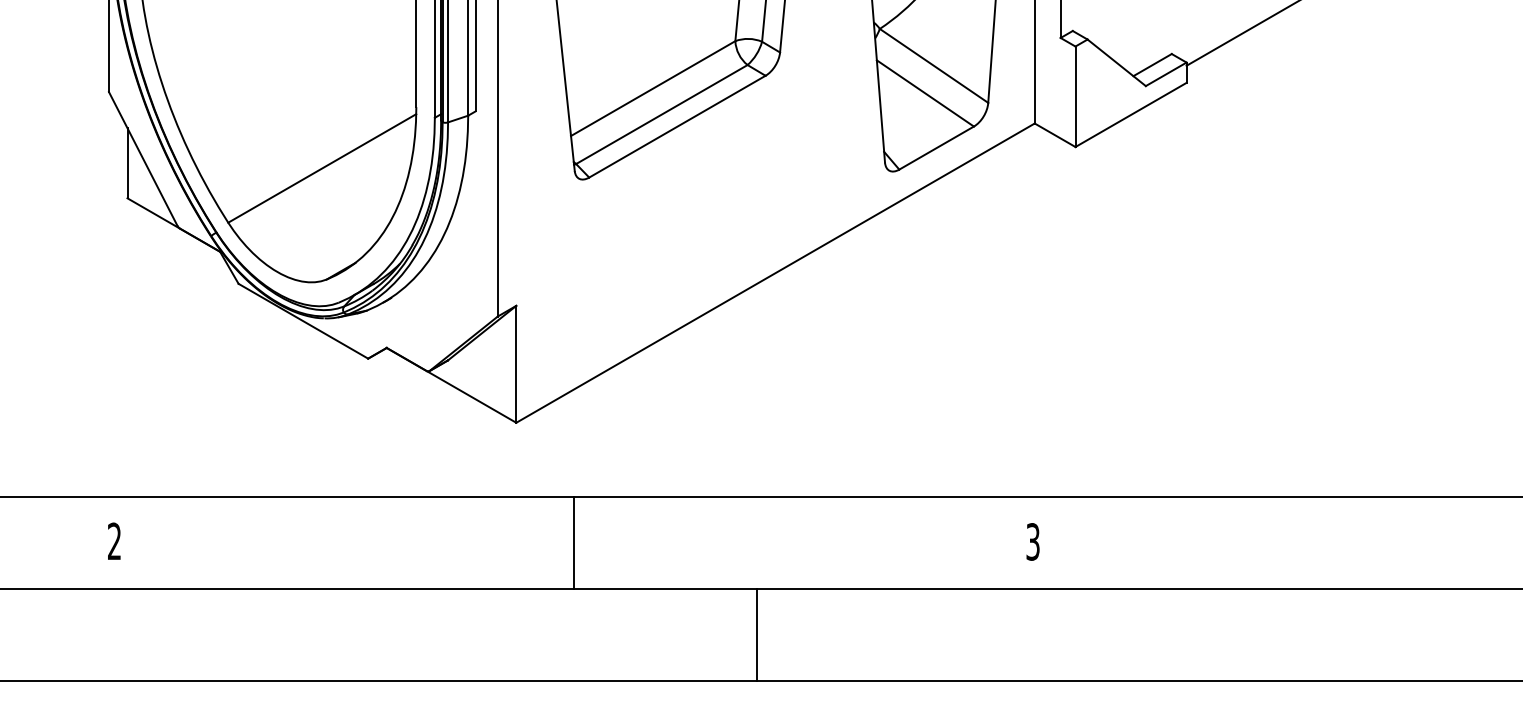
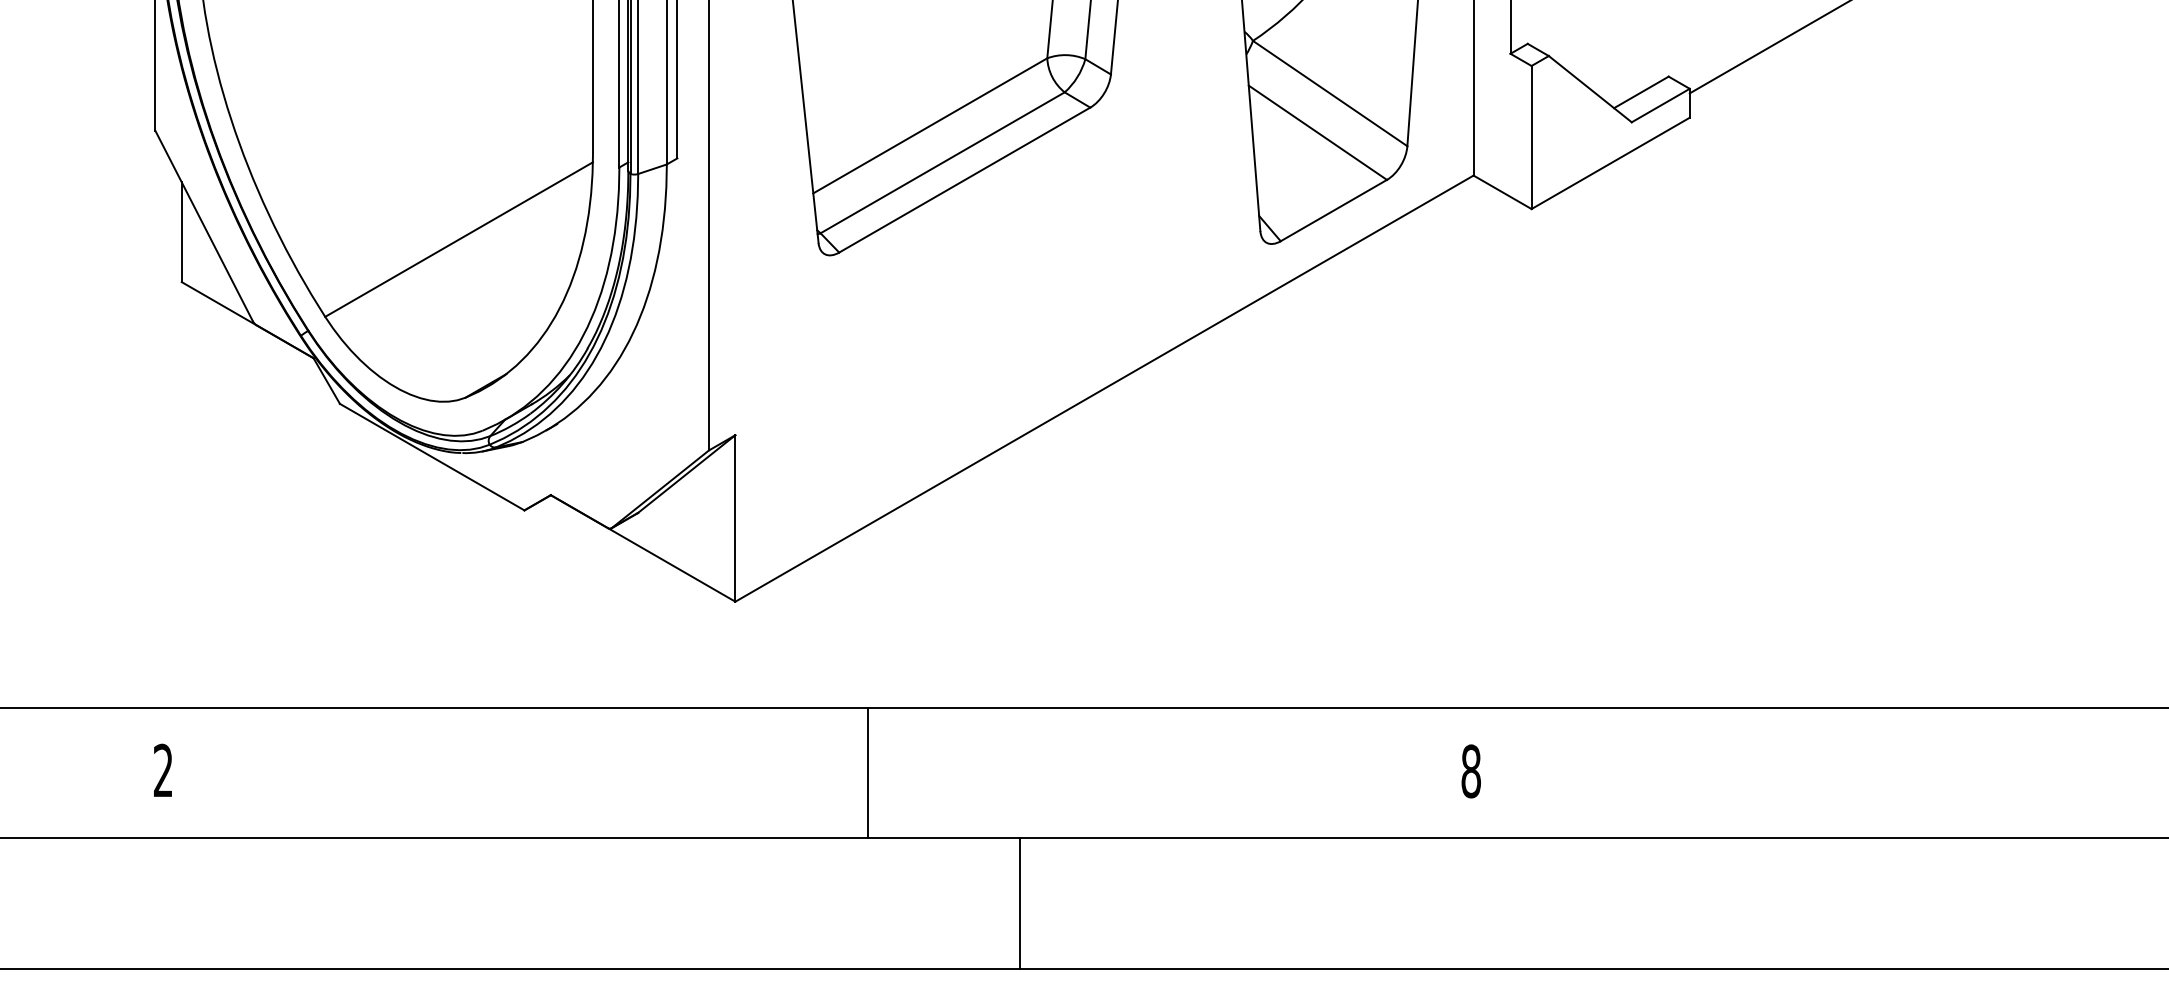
line: (573, 542) -> (867, 772), moved
text: (1032, 542) -> (1470, 771), 3 -> 8
line: (757, 634) -> (1019, 903), moved

